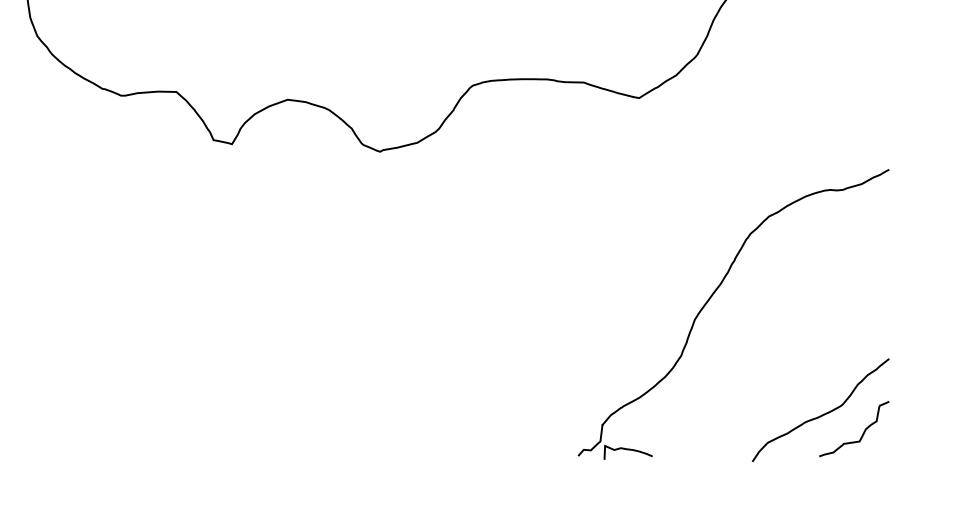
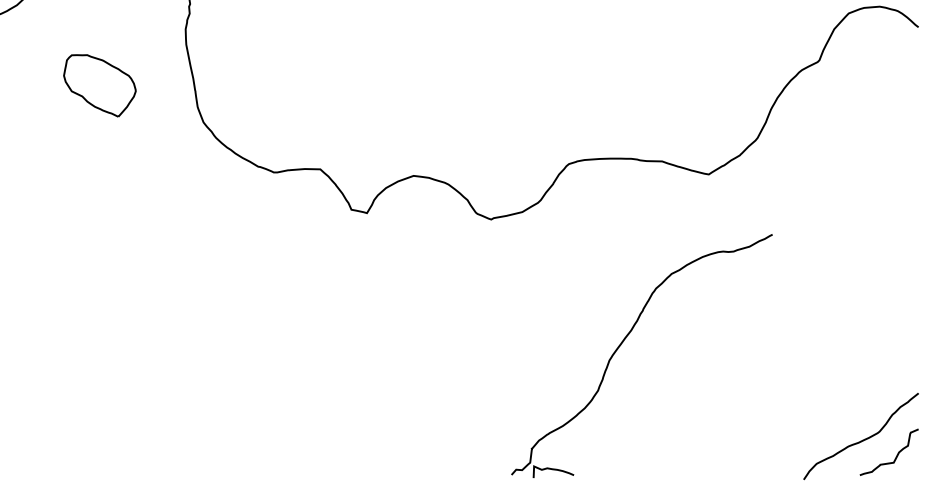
part: (711, 298) -> (623, 342), moved

